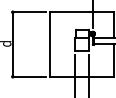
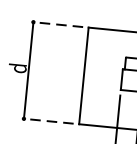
line: (29, 12) -> (58, 25), solid -> dashed
line: (29, 76) -> (48, 120), solid -> dashed

